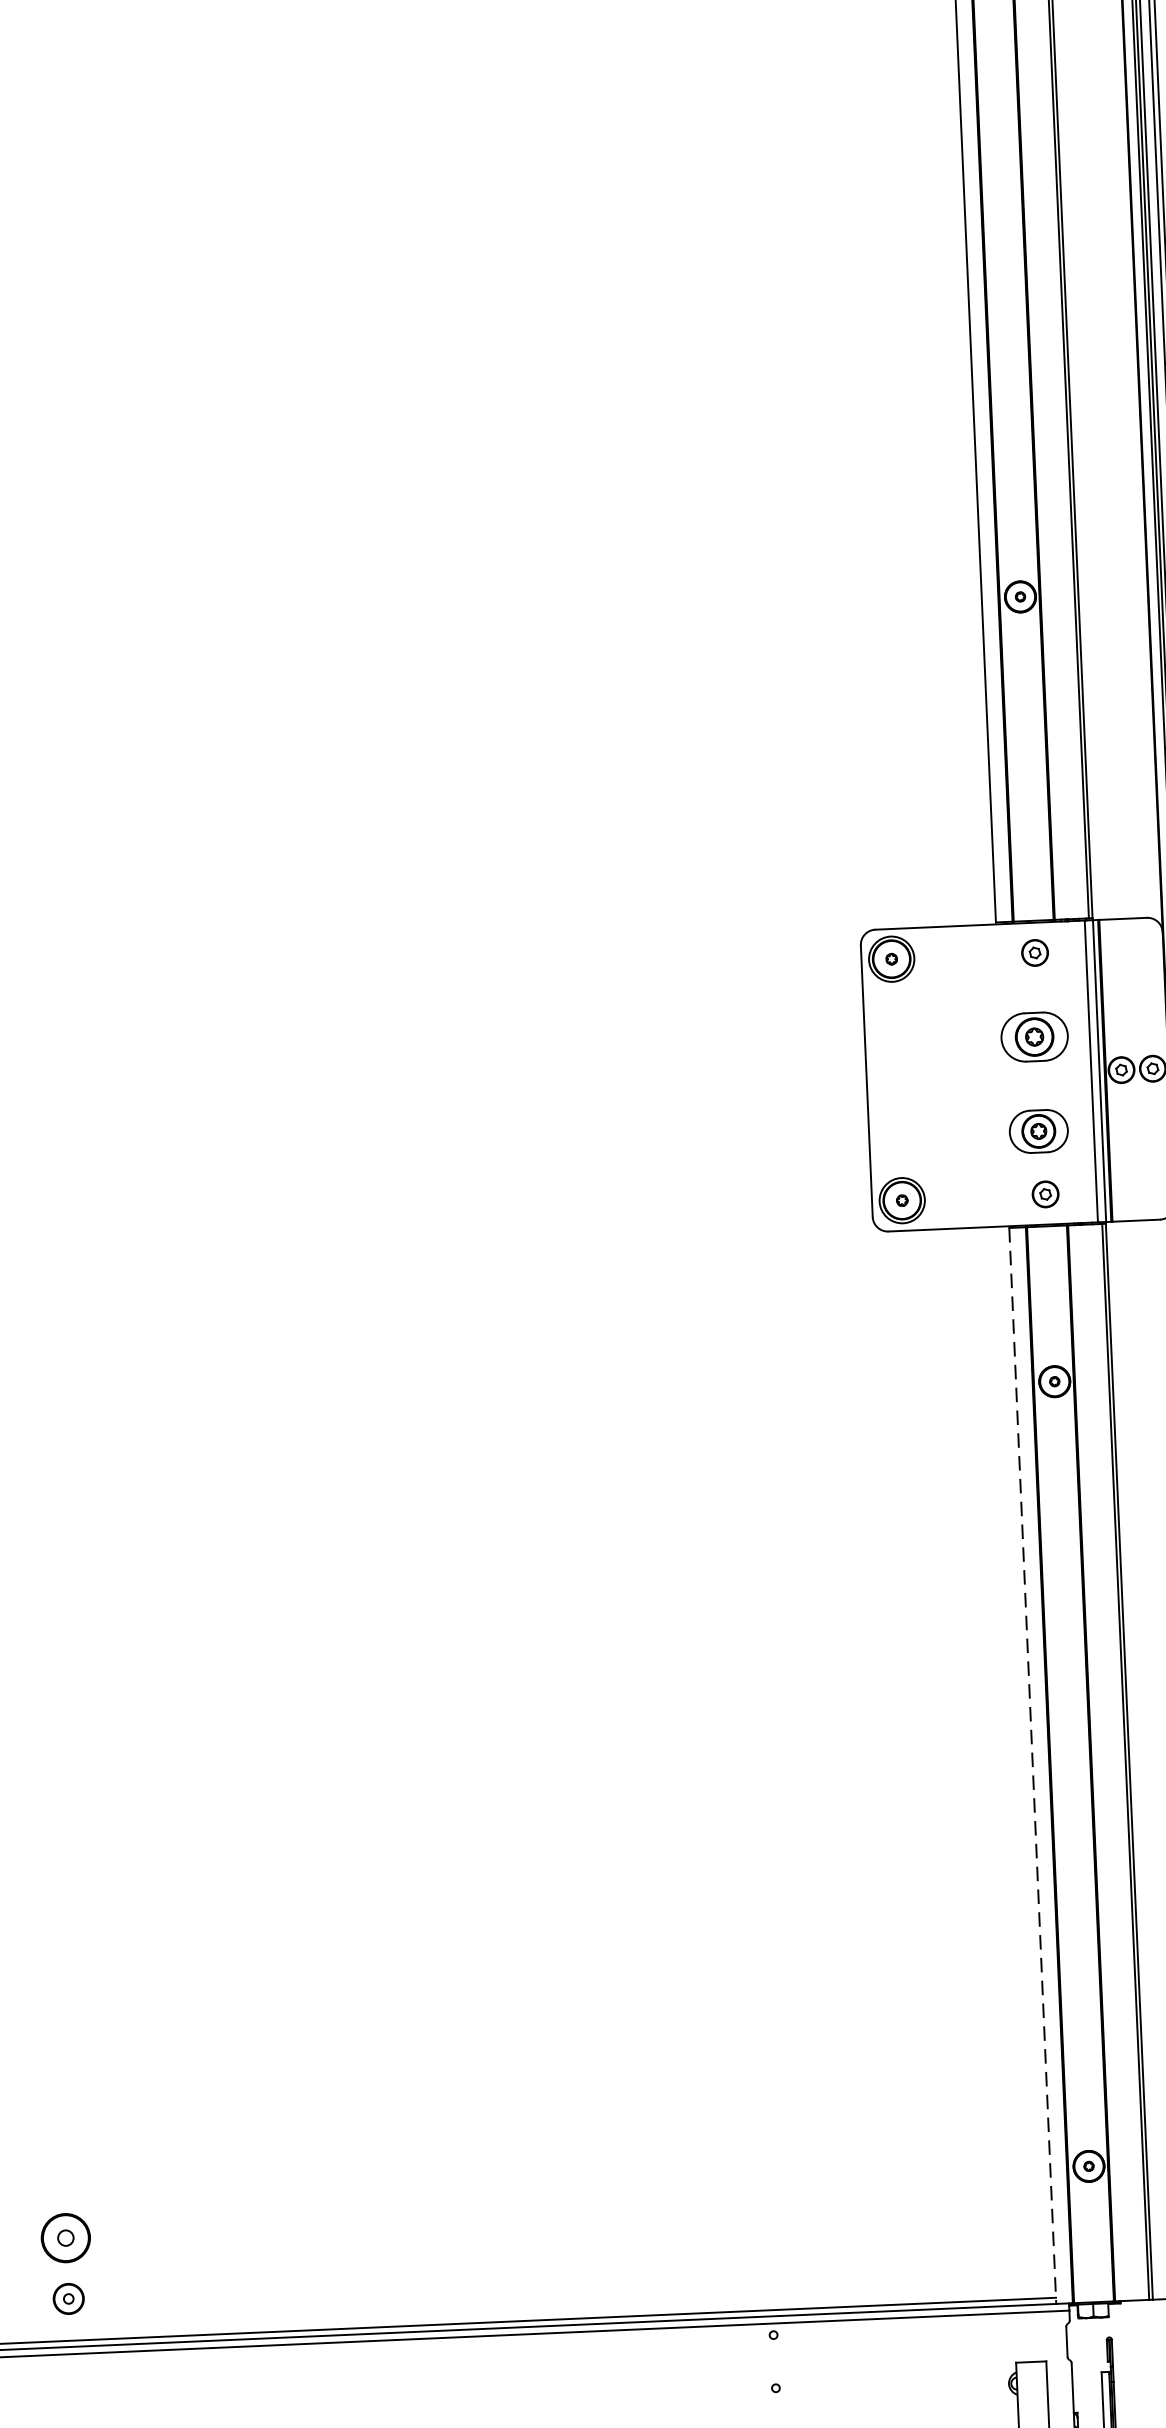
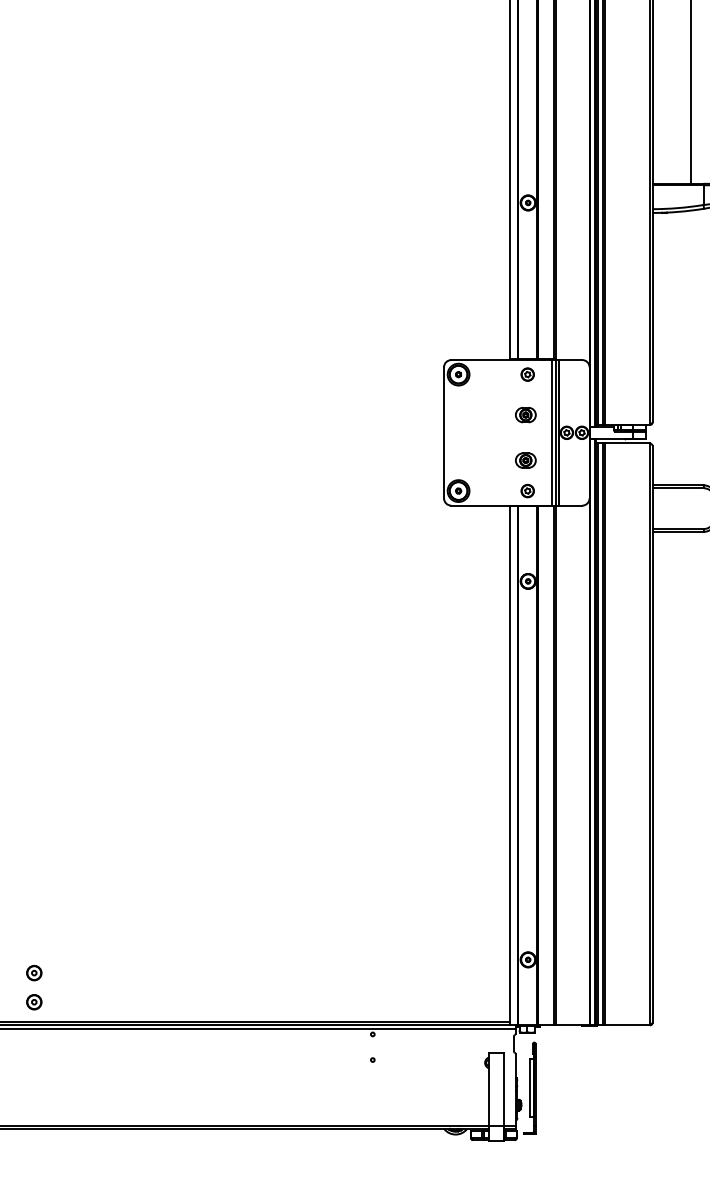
part: (1034, 1035) -> (525, 414), size x0.62
part: (1038, 1131) -> (525, 460), size x0.71
line: (1032, 1767) -> (509, 766), dashed -> solid
part: (66, 2239) -> (34, 973), size x0.62

